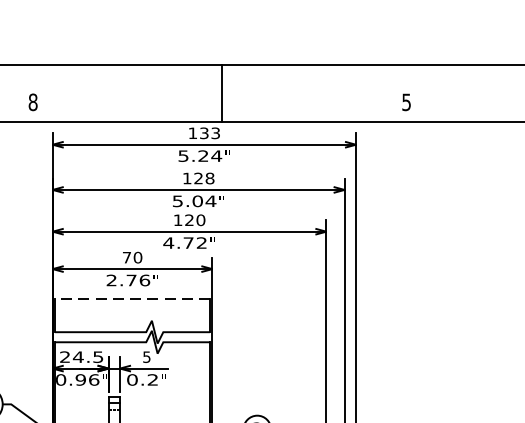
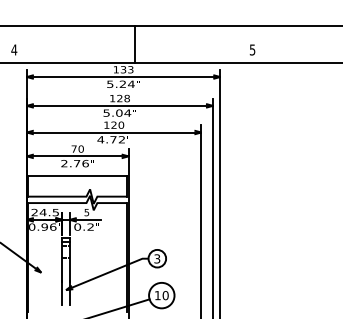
text: (33, 101) -> (14, 49), 8 -> 4
line: (132, 299) -> (77, 175), dashed -> solid

